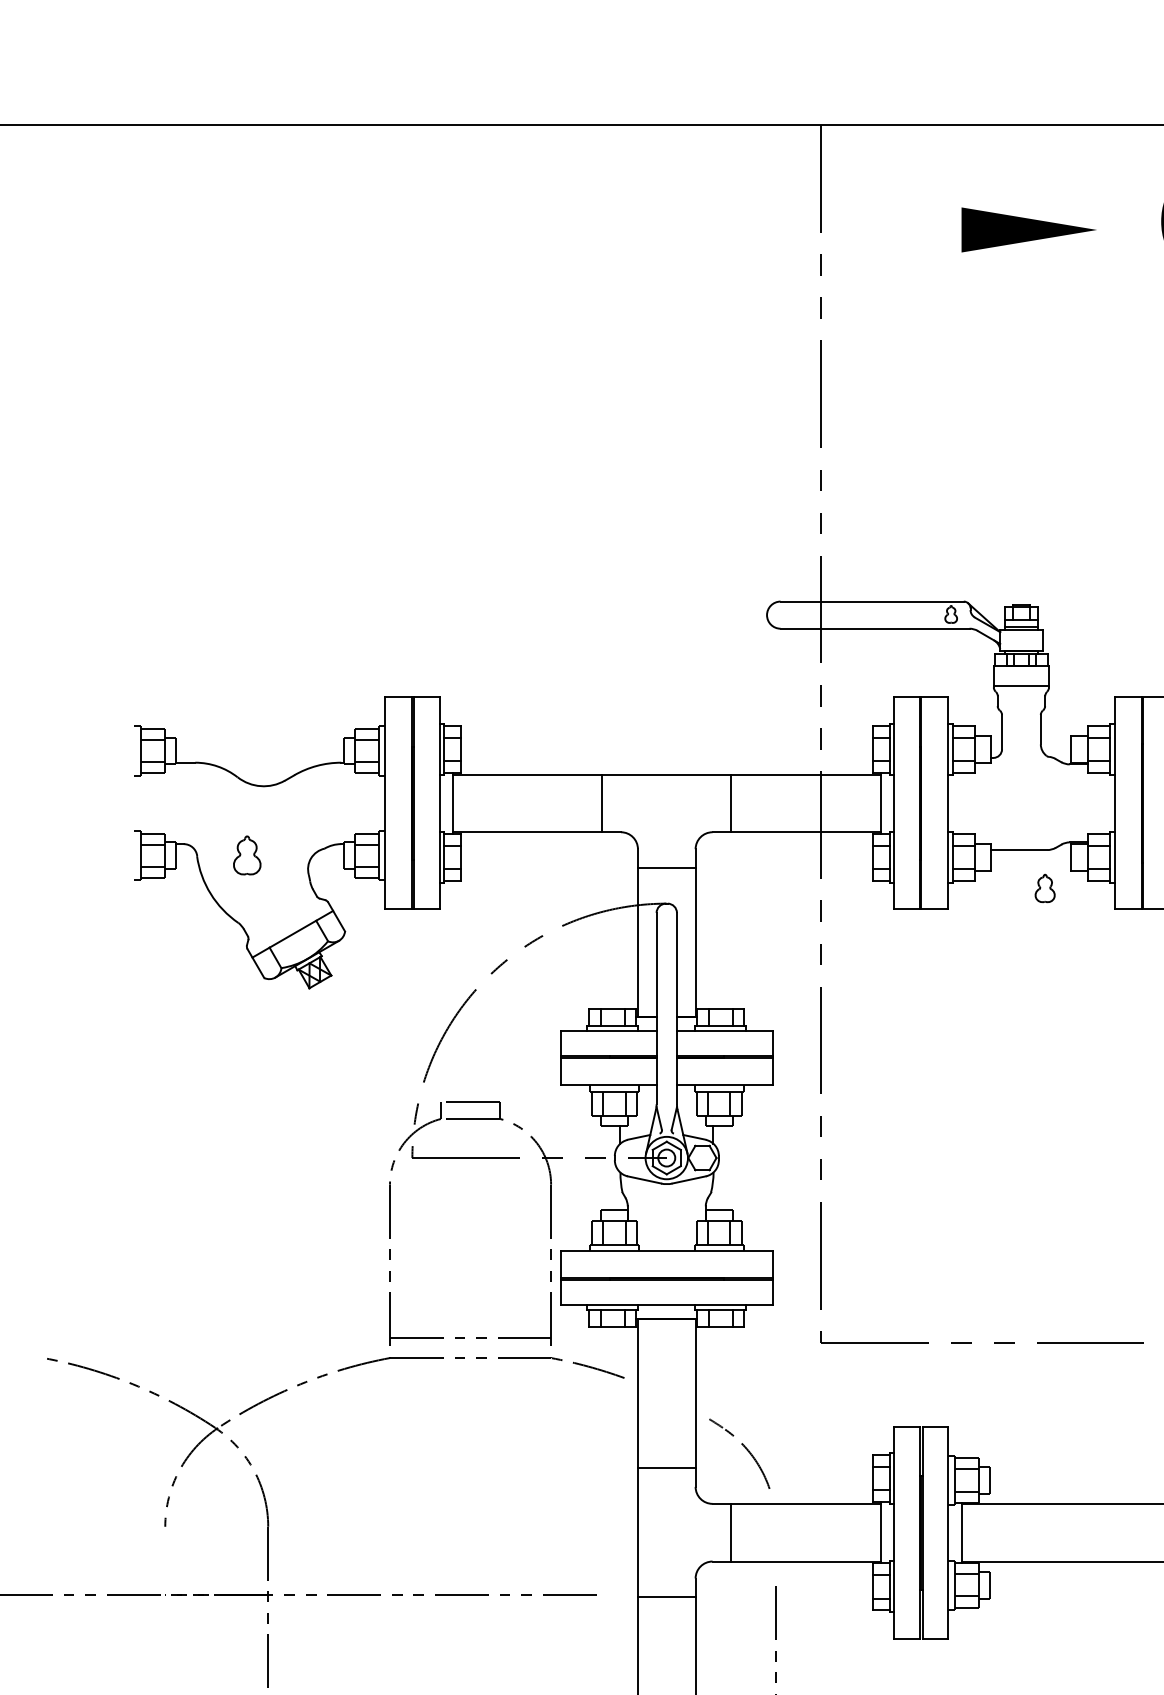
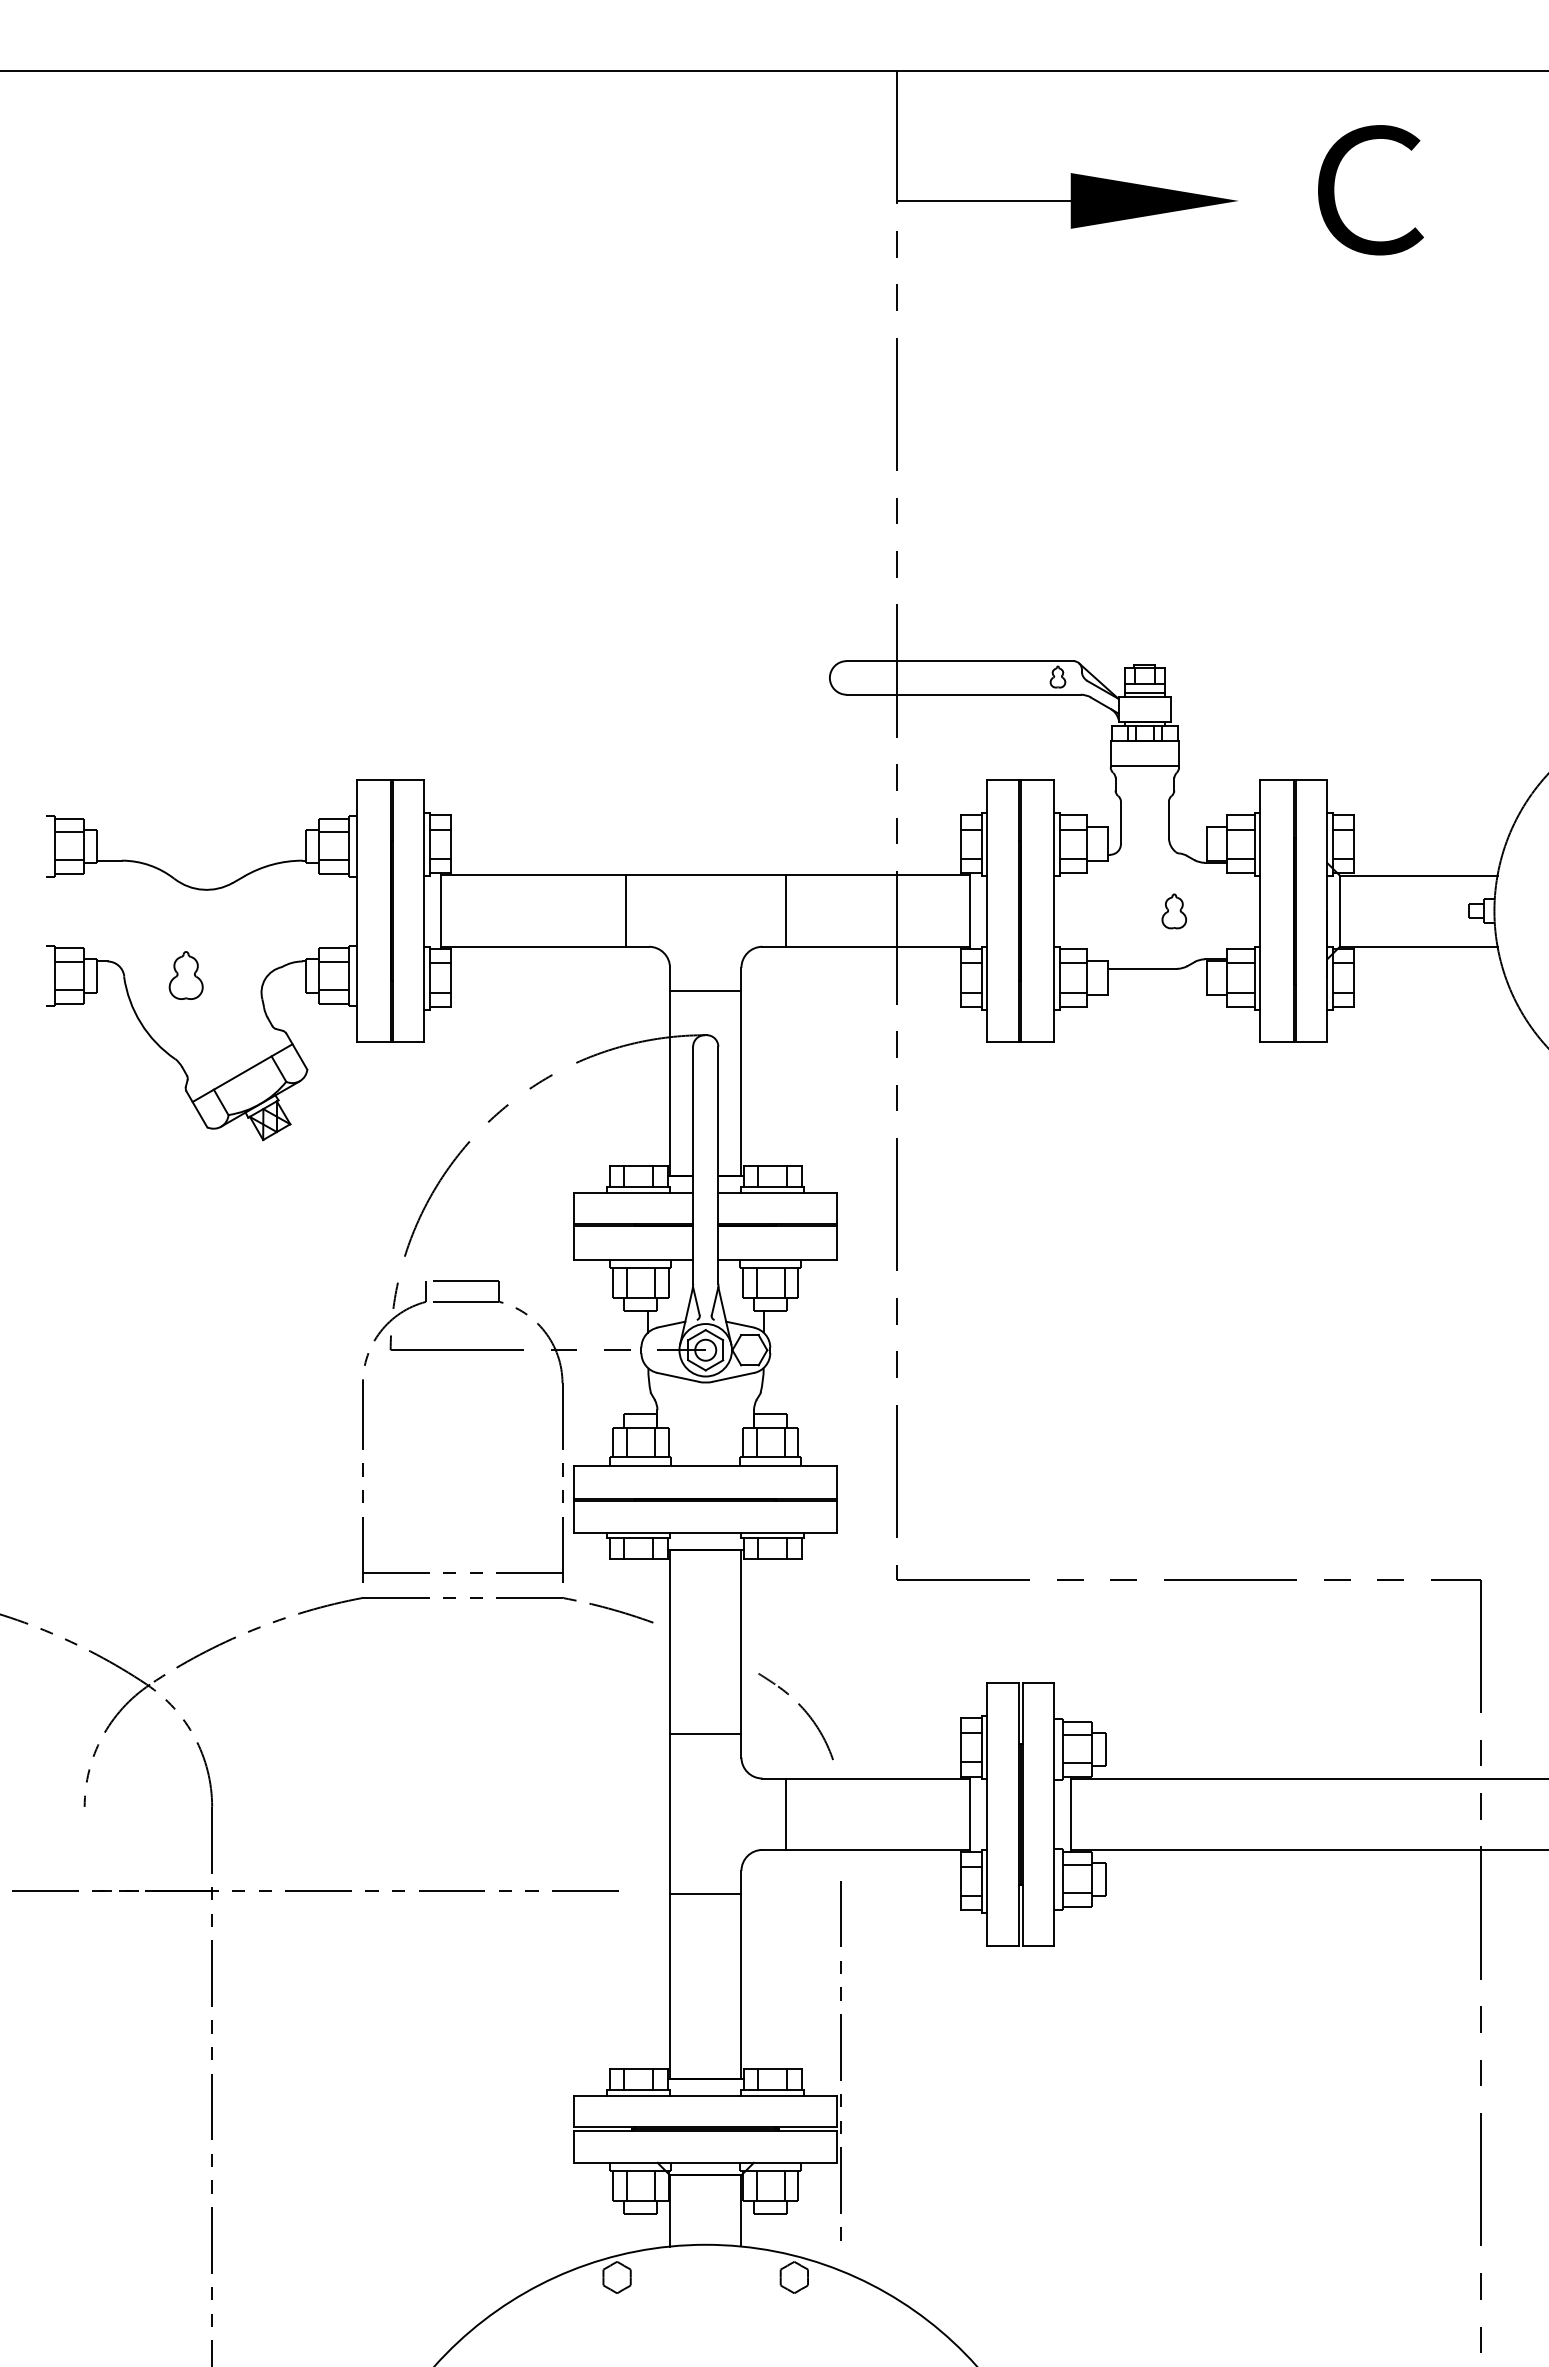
line: (891, 229) -> (983, 200), added
part: (1044, 888) -> (1173, 911), moved

